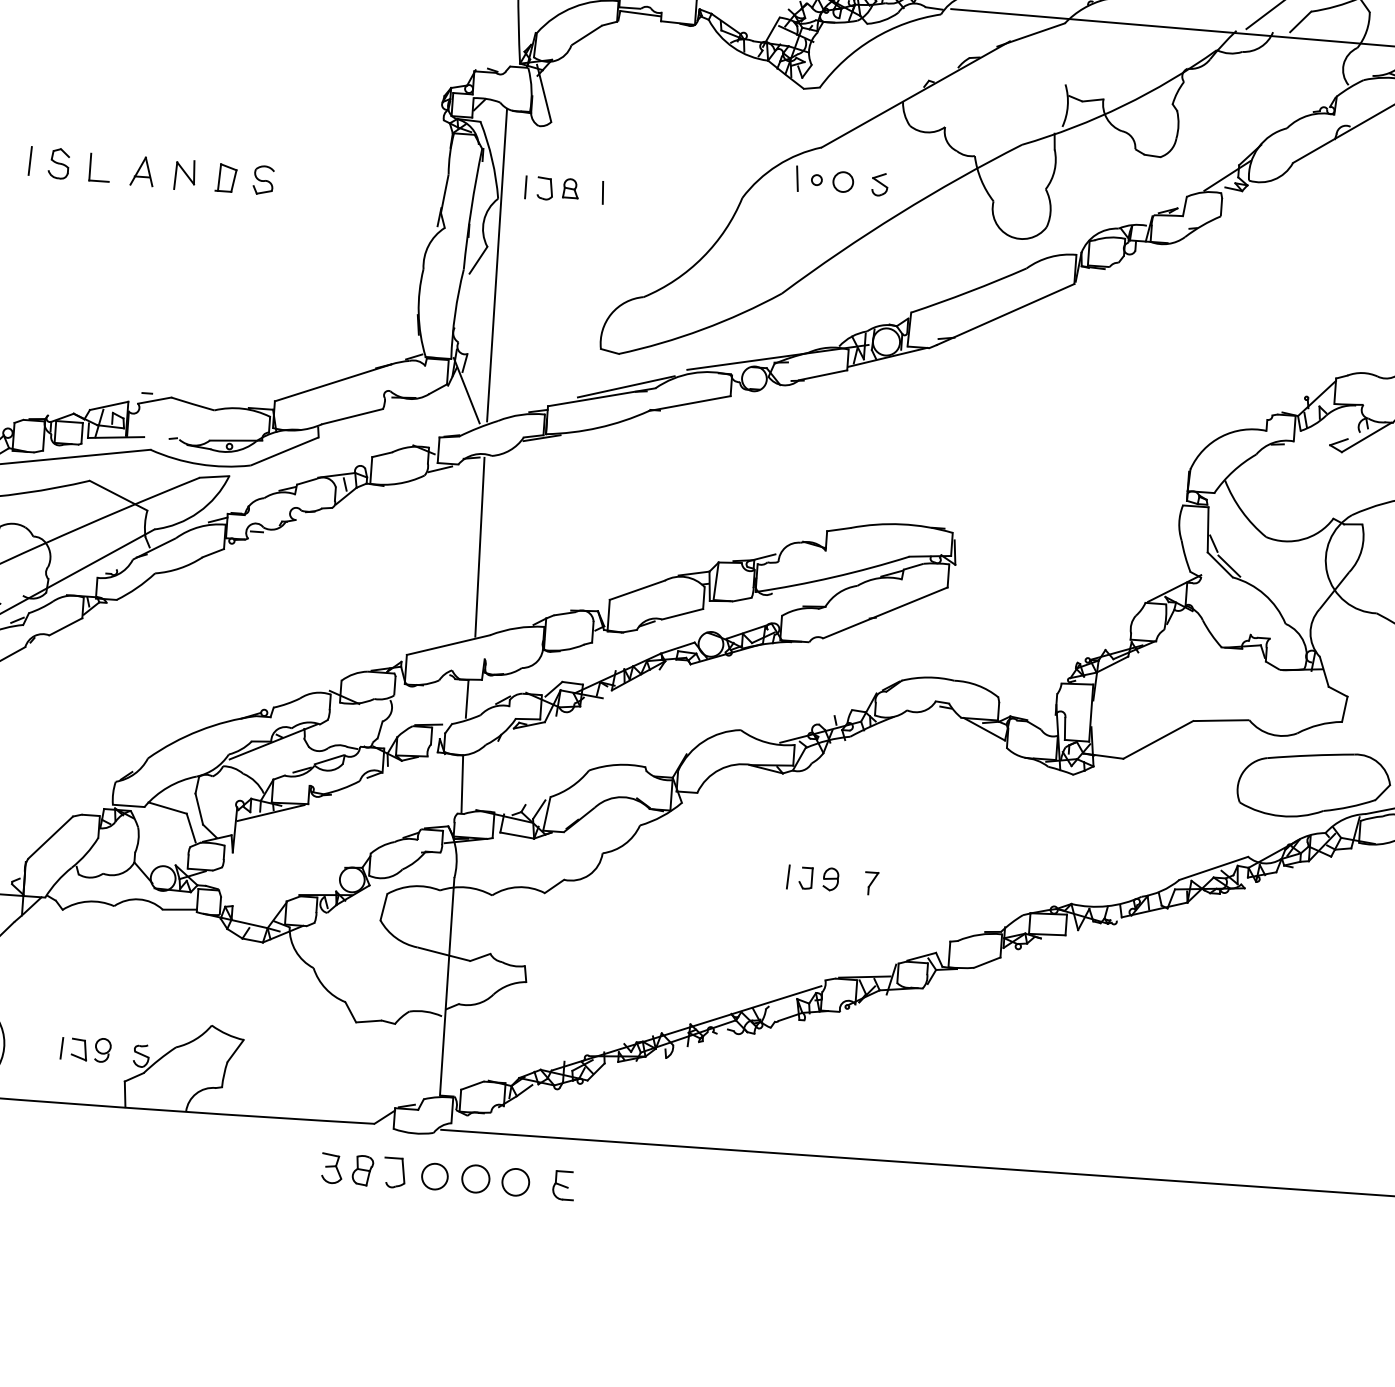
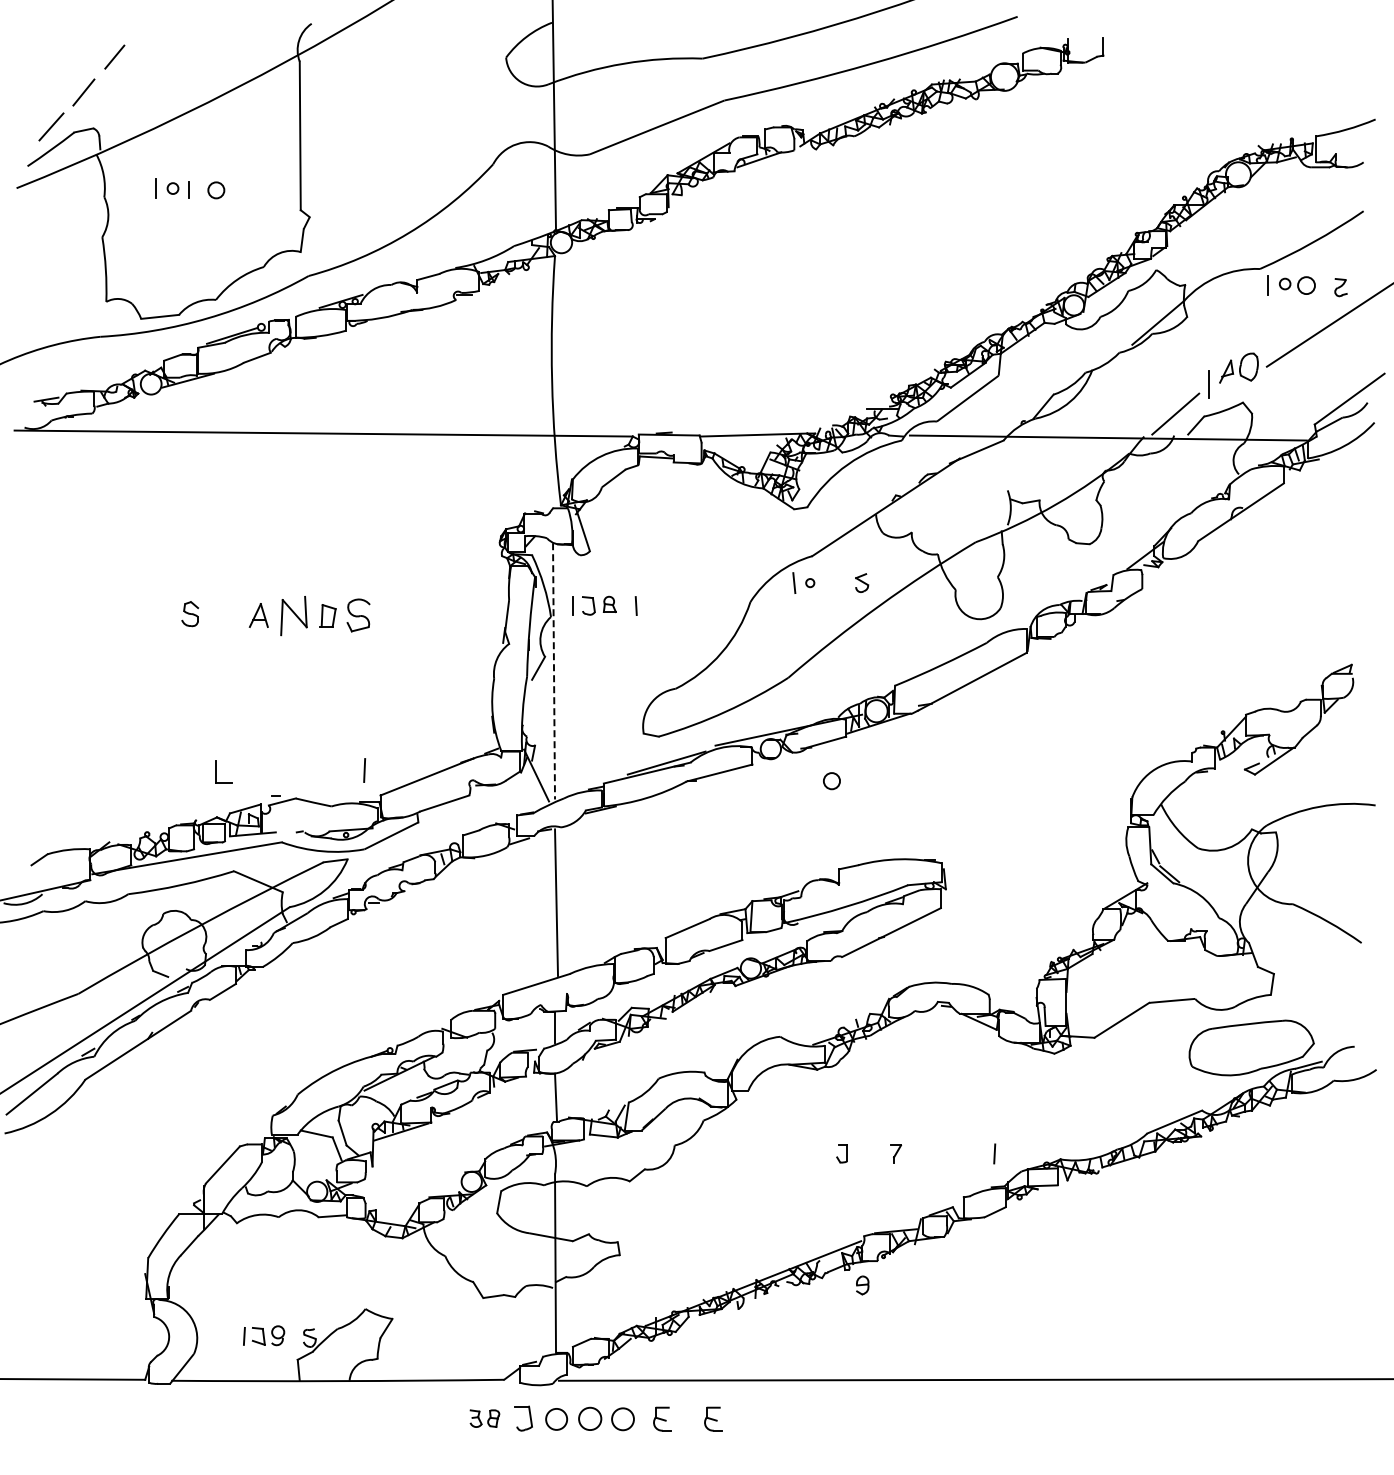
line: (30, 160) -> (364, 770), moved
part: (90, 166) -> (216, 771), moved
part: (184, 174) -> (293, 615), size x1.6
part: (262, 180) -> (357, 615), size x1.4
circle: (842, 182) -> (831, 781), moved
line: (497, 265) -> (554, 671), solid -> dashed
line: (788, 876) -> (994, 1153), moved
part: (830, 879) -> (862, 1285), moved
part: (347, 1169) -> (484, 1418), size x0.7
part: (626, 1189) -> (713, 1418), added

